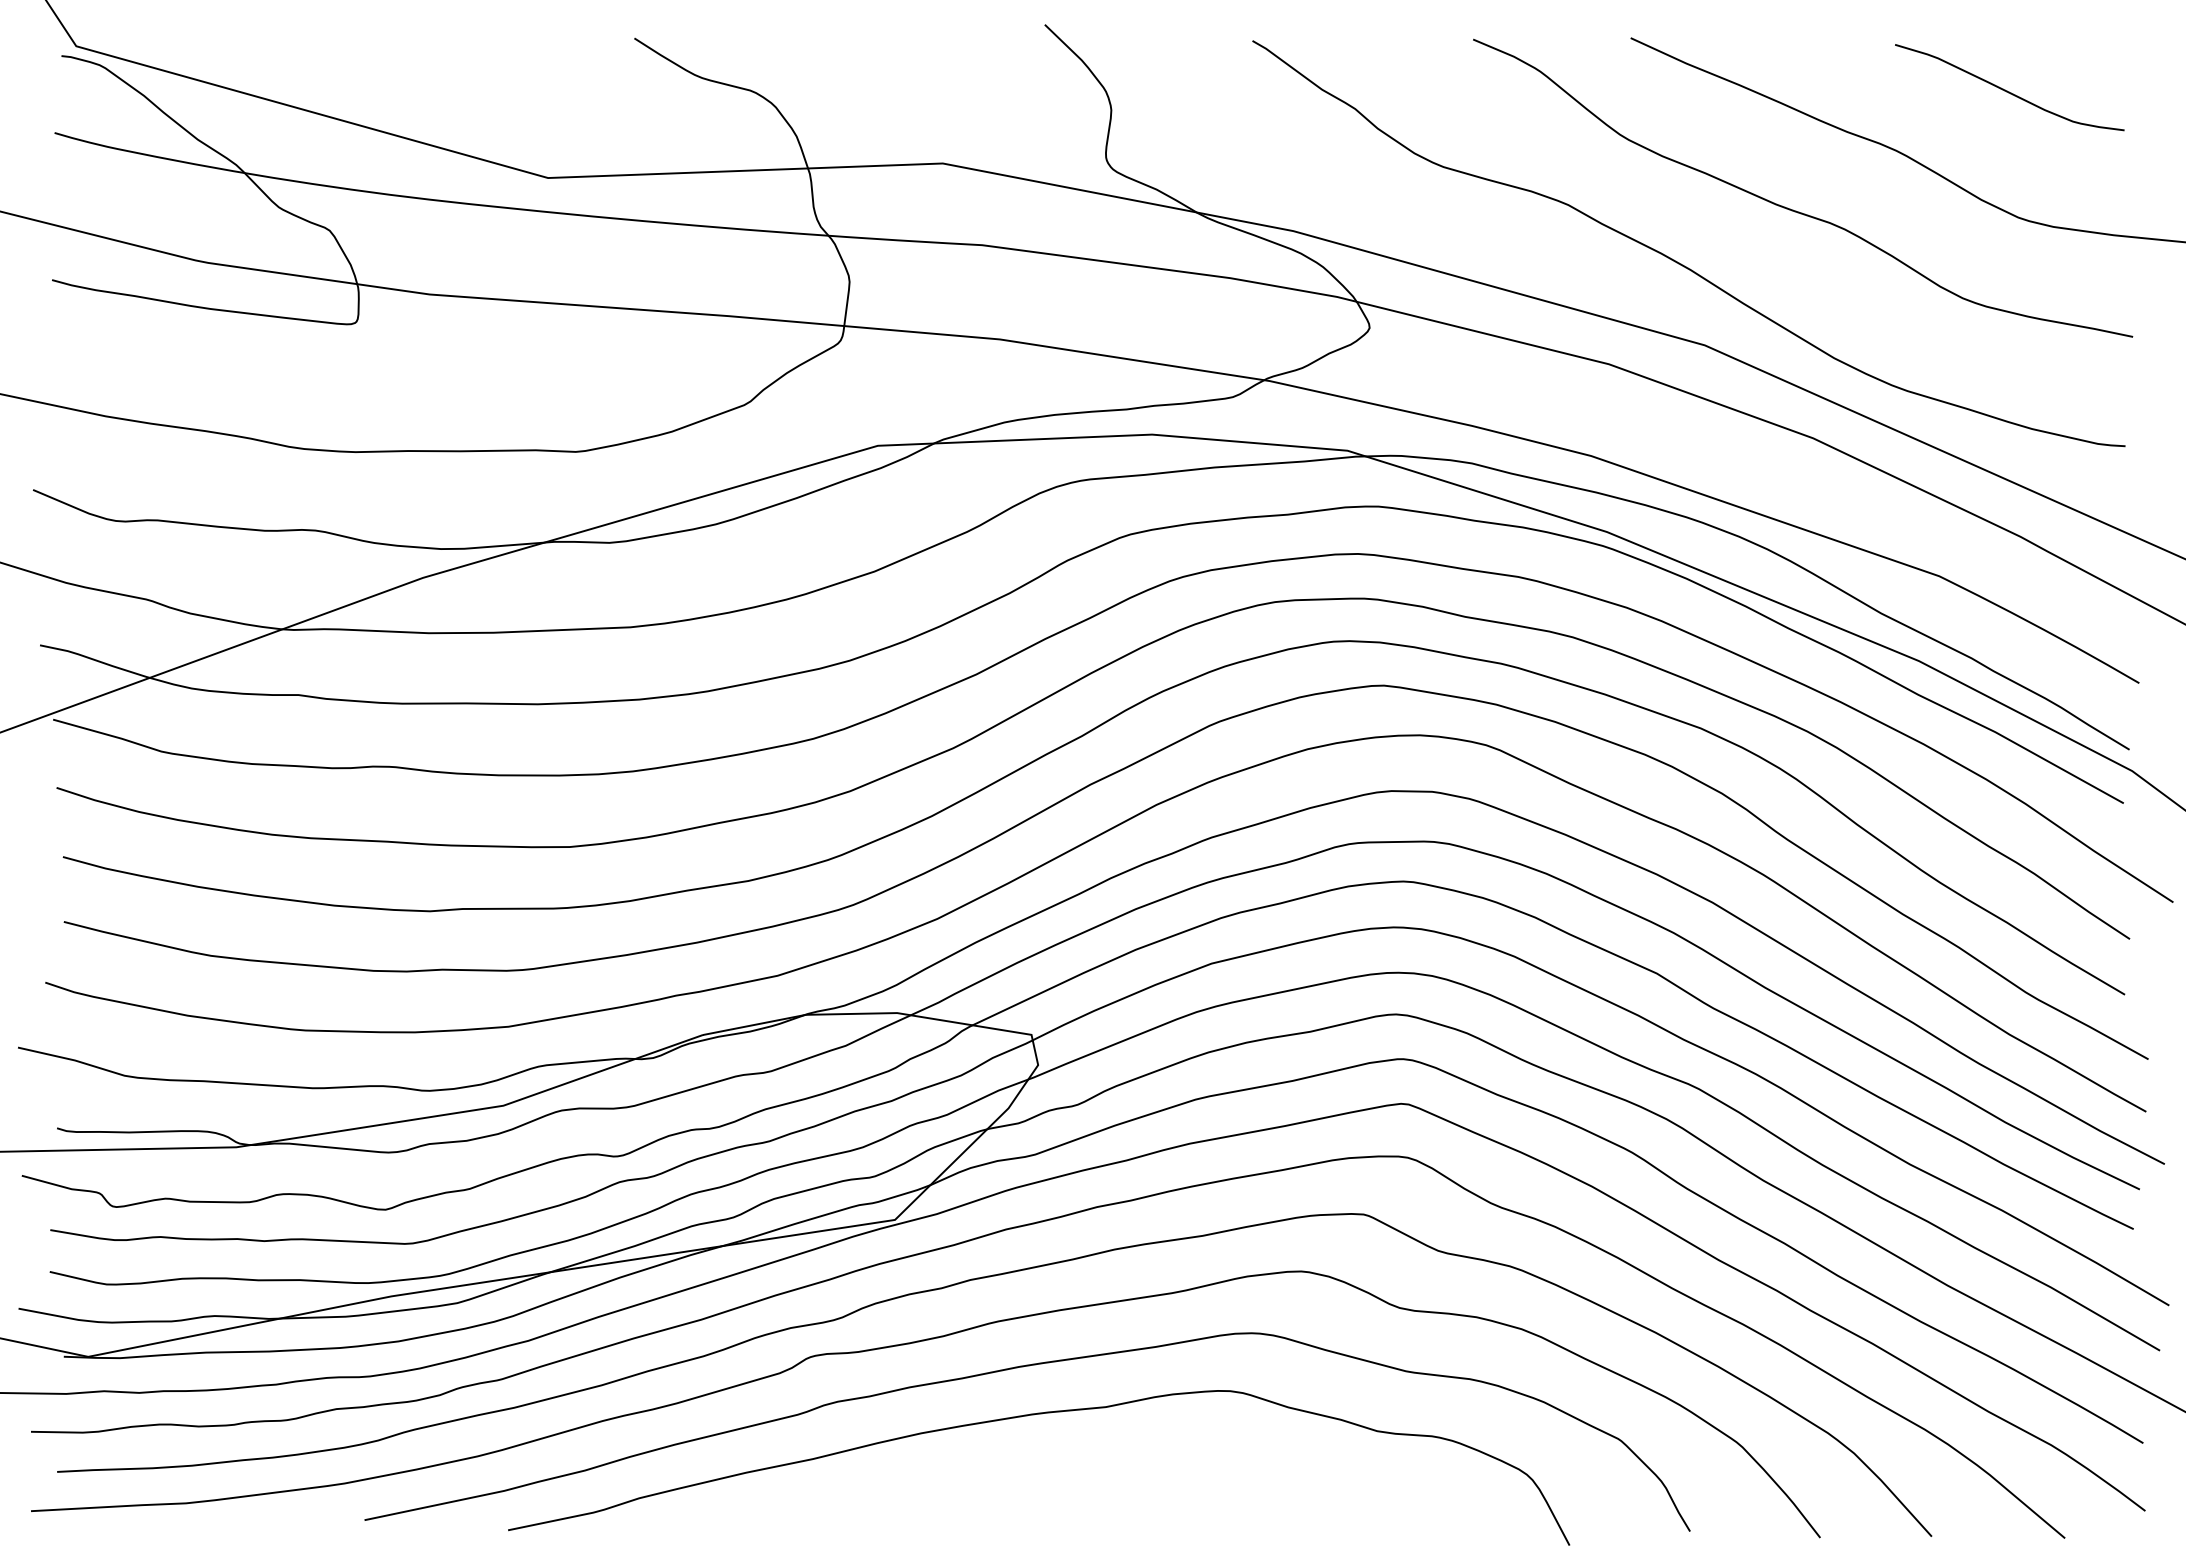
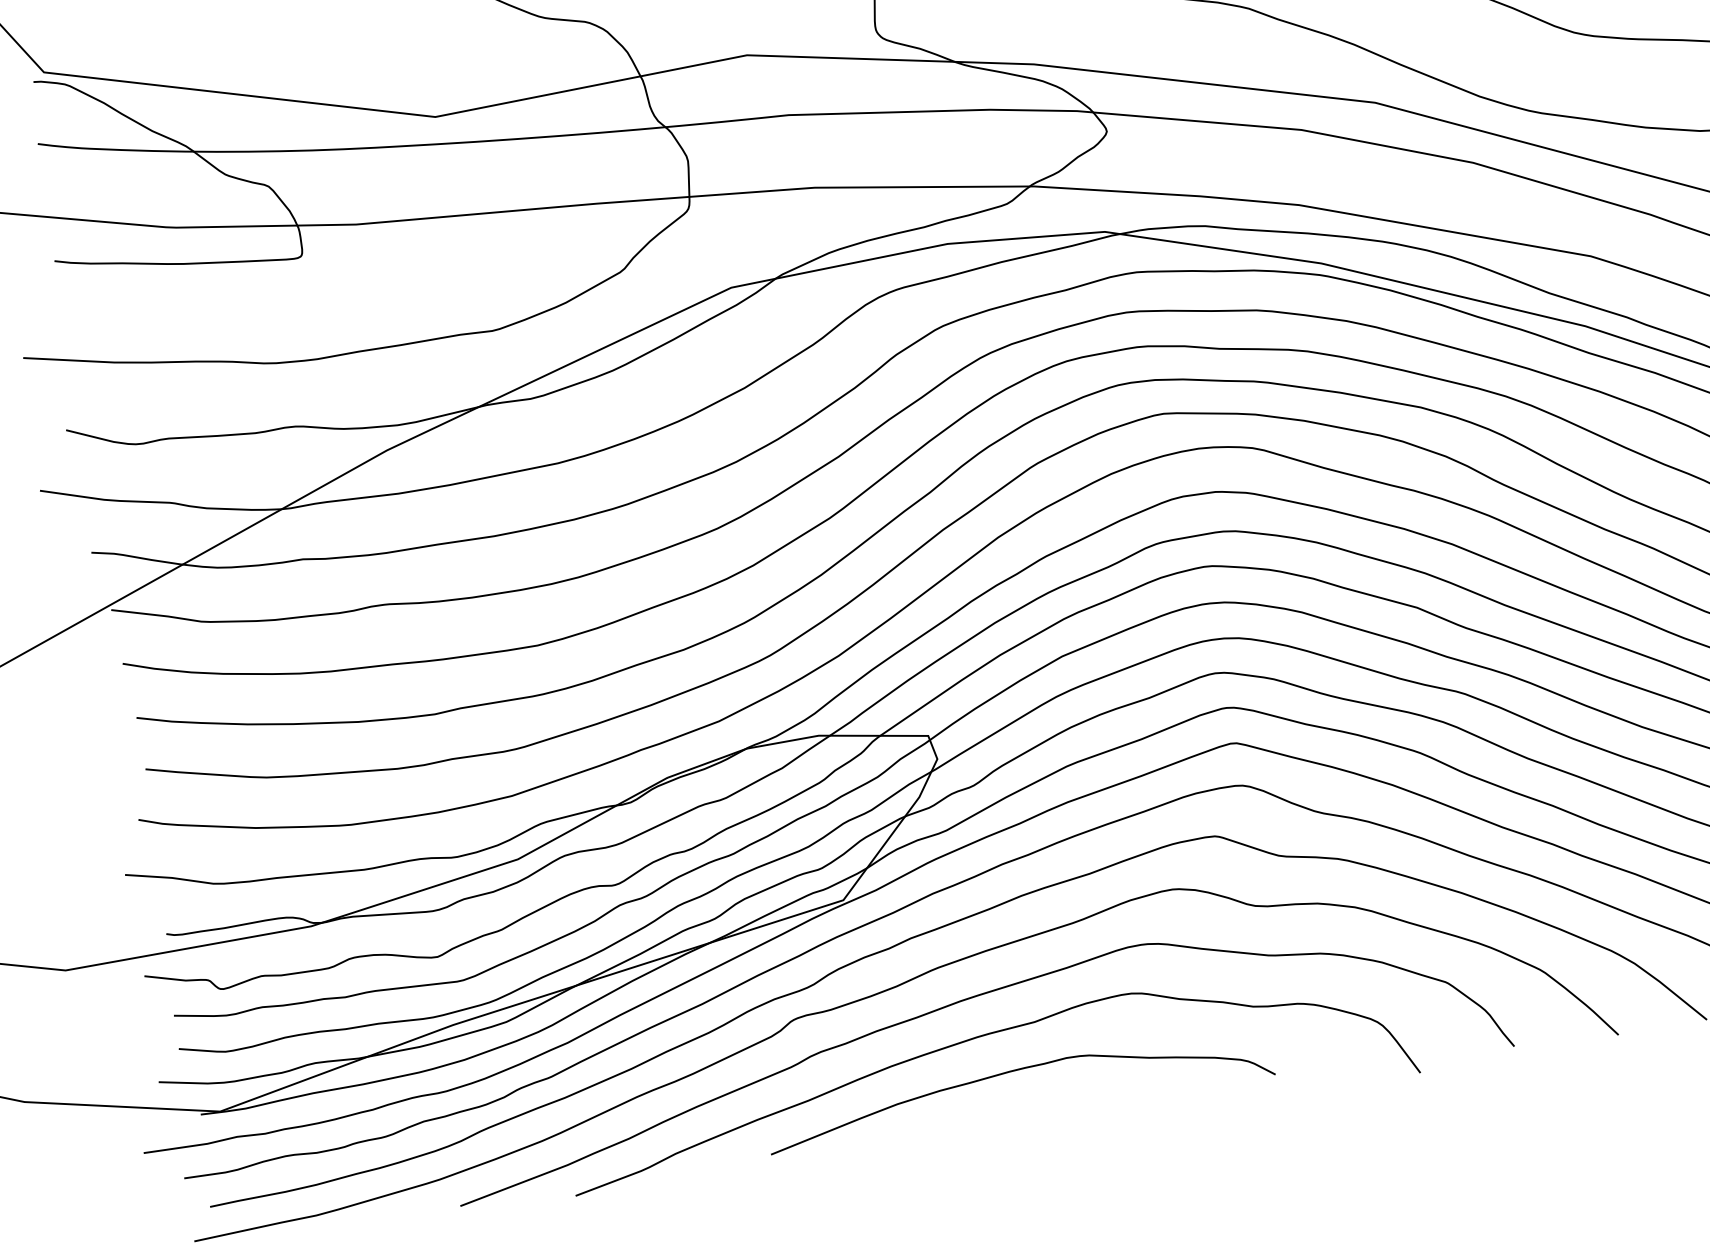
curve: (1073, 1463) -> (1016, 1070), added

